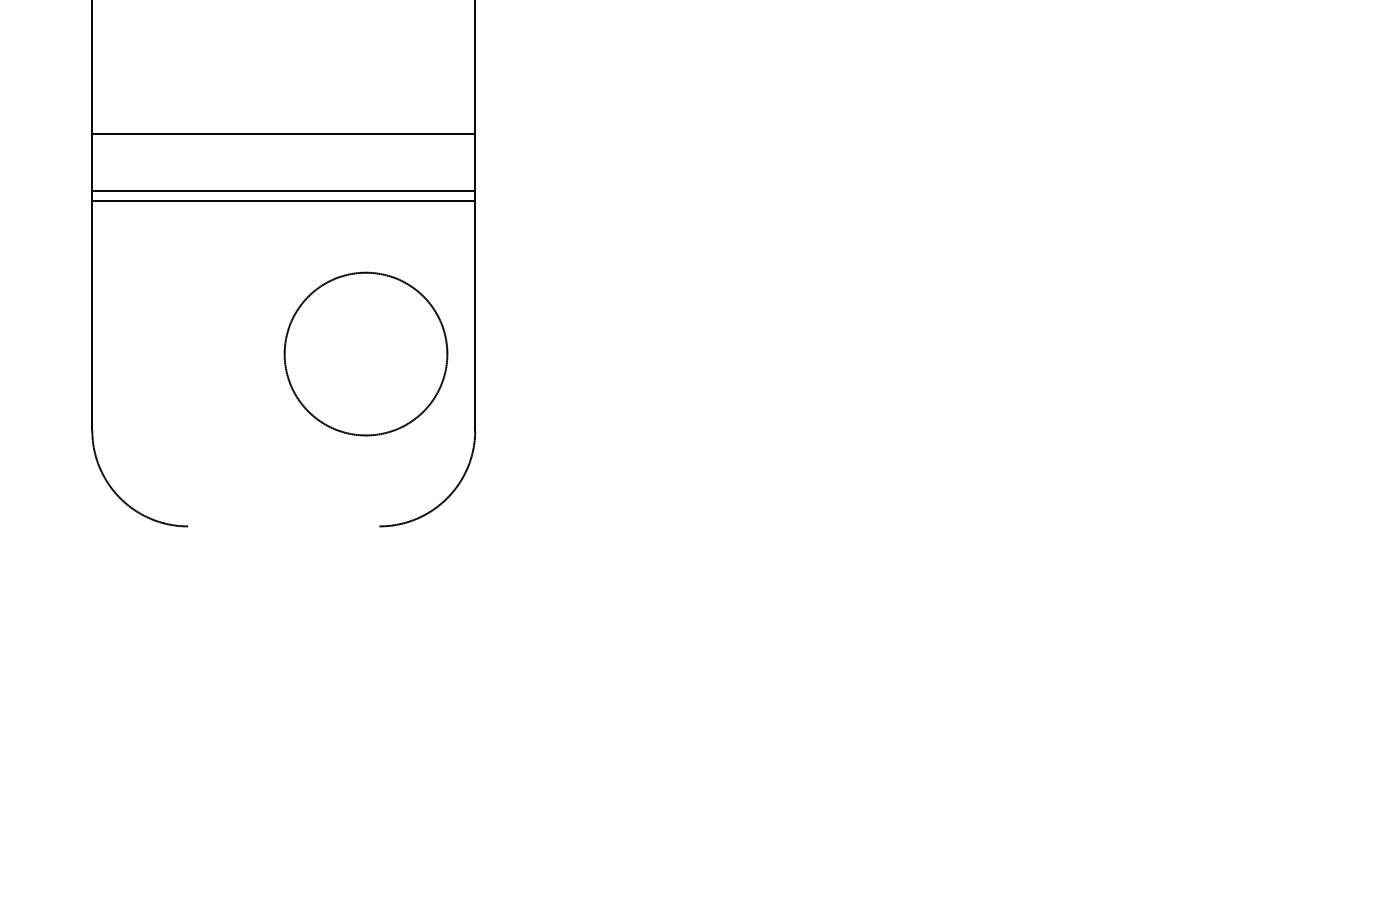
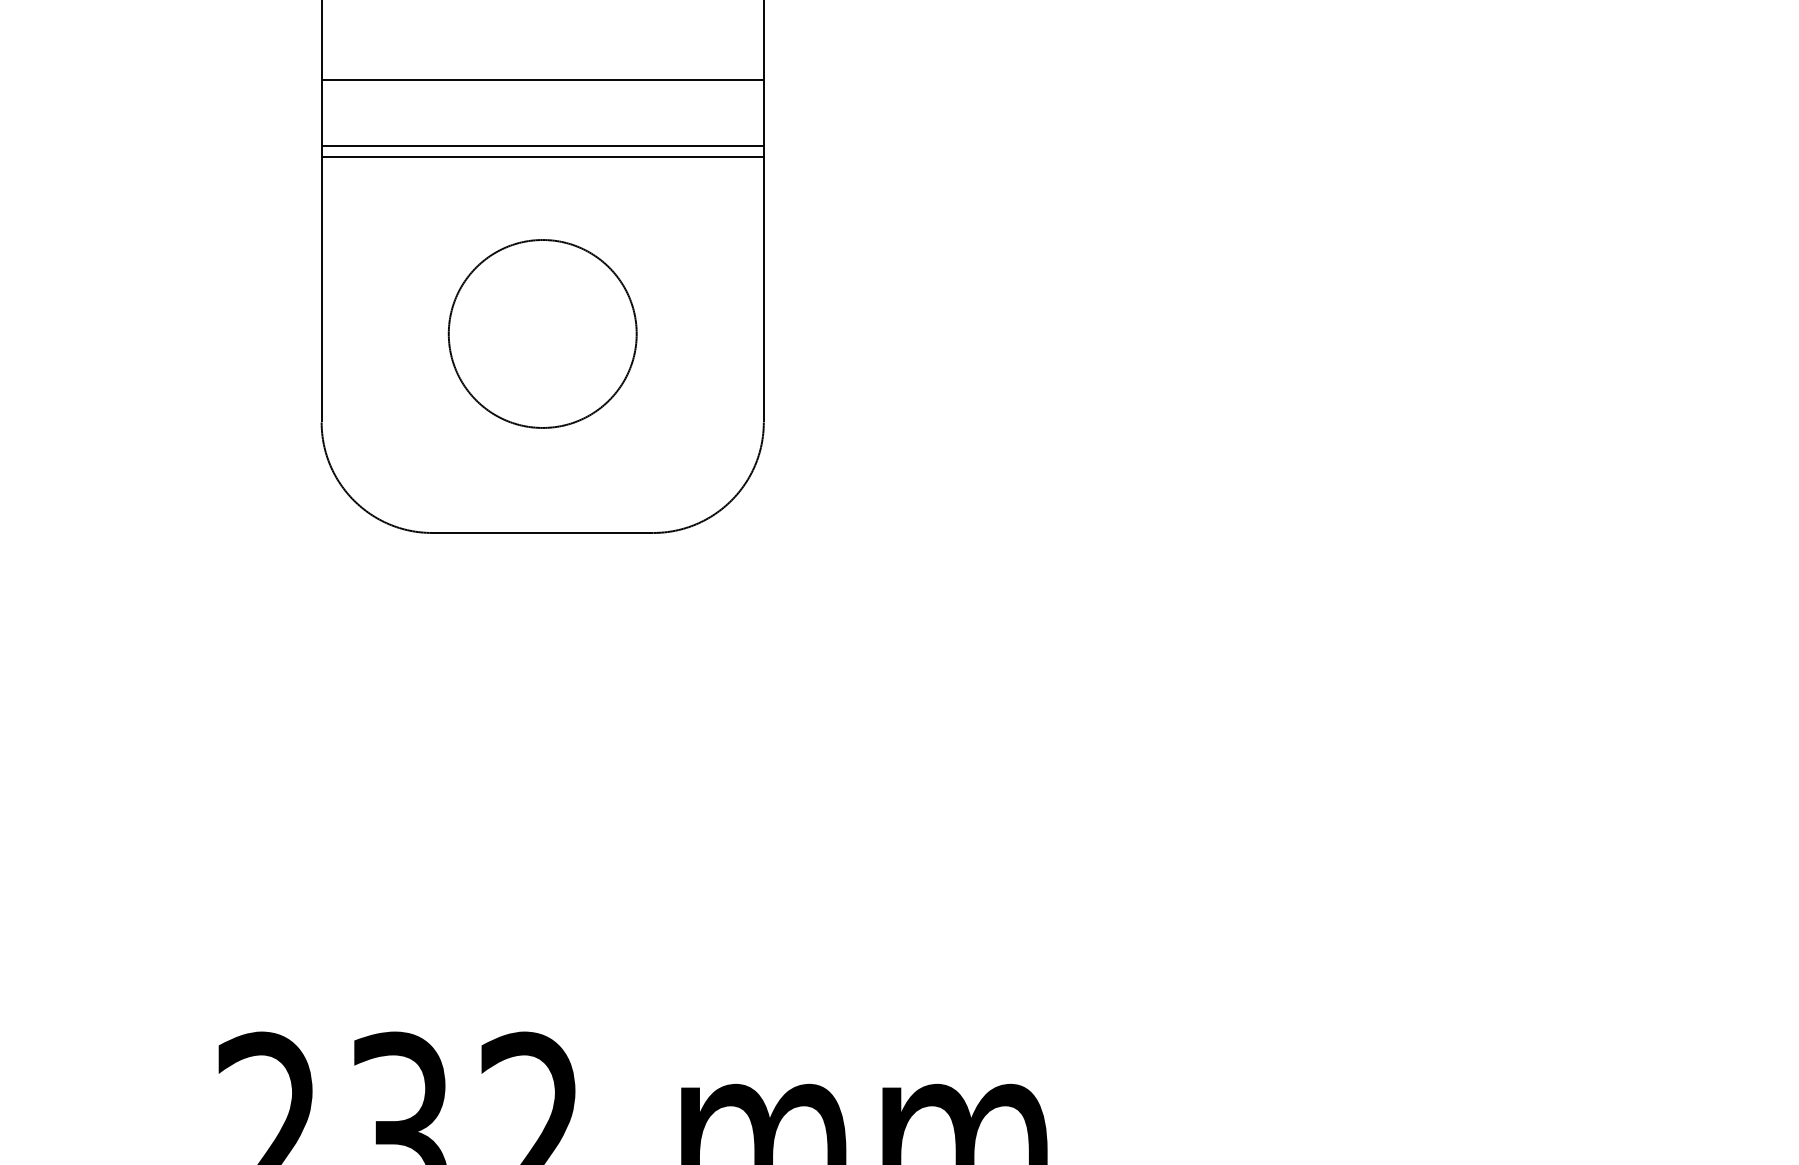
circle: (365, 353) -> (542, 333), moved
line: (283, 525) -> (542, 532), added

